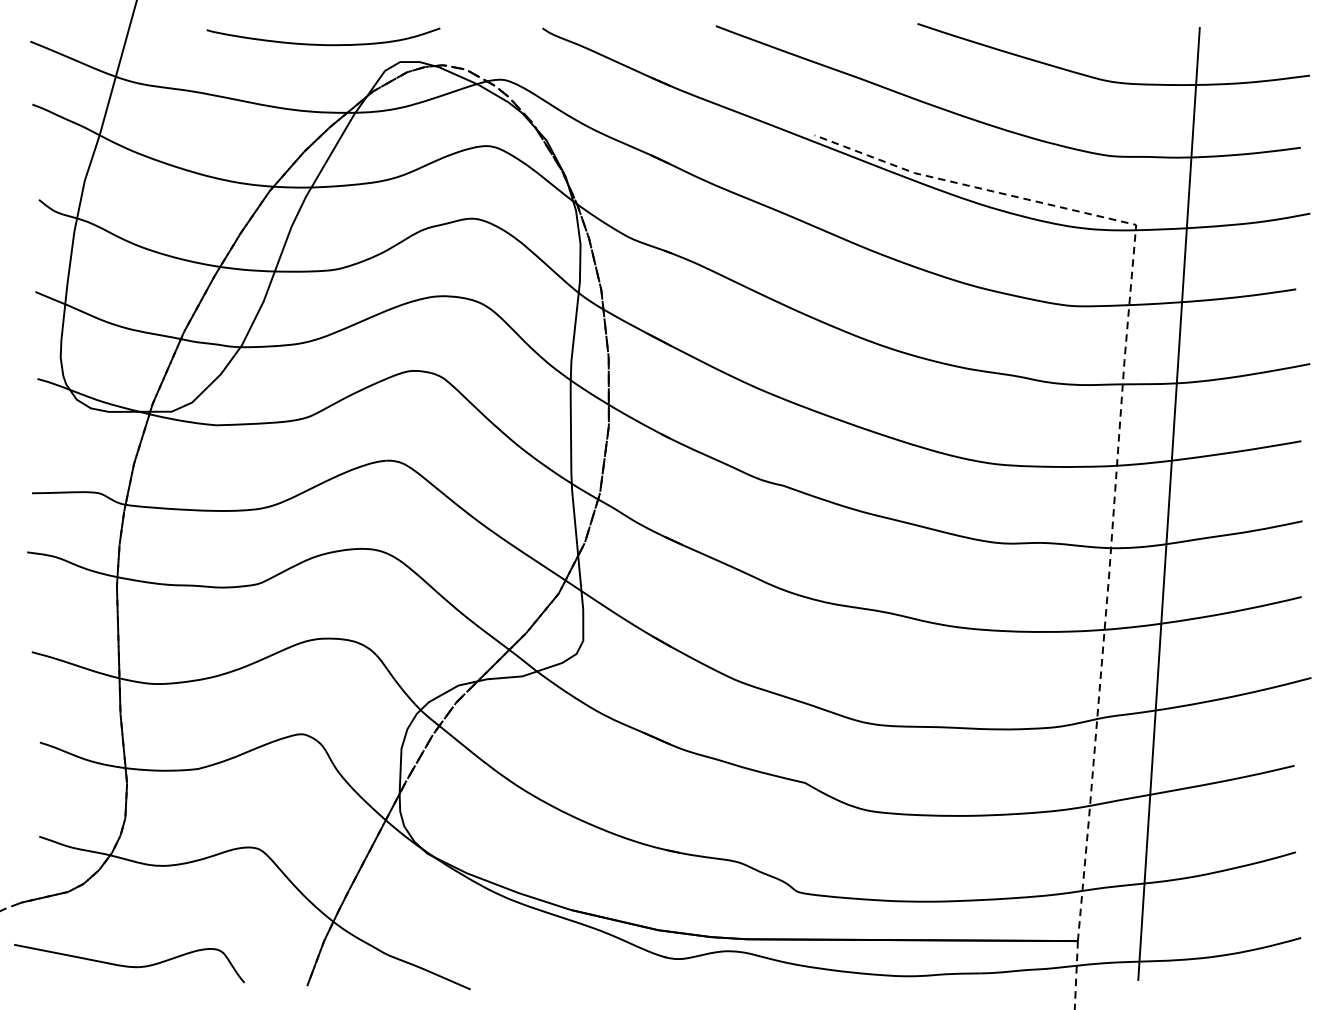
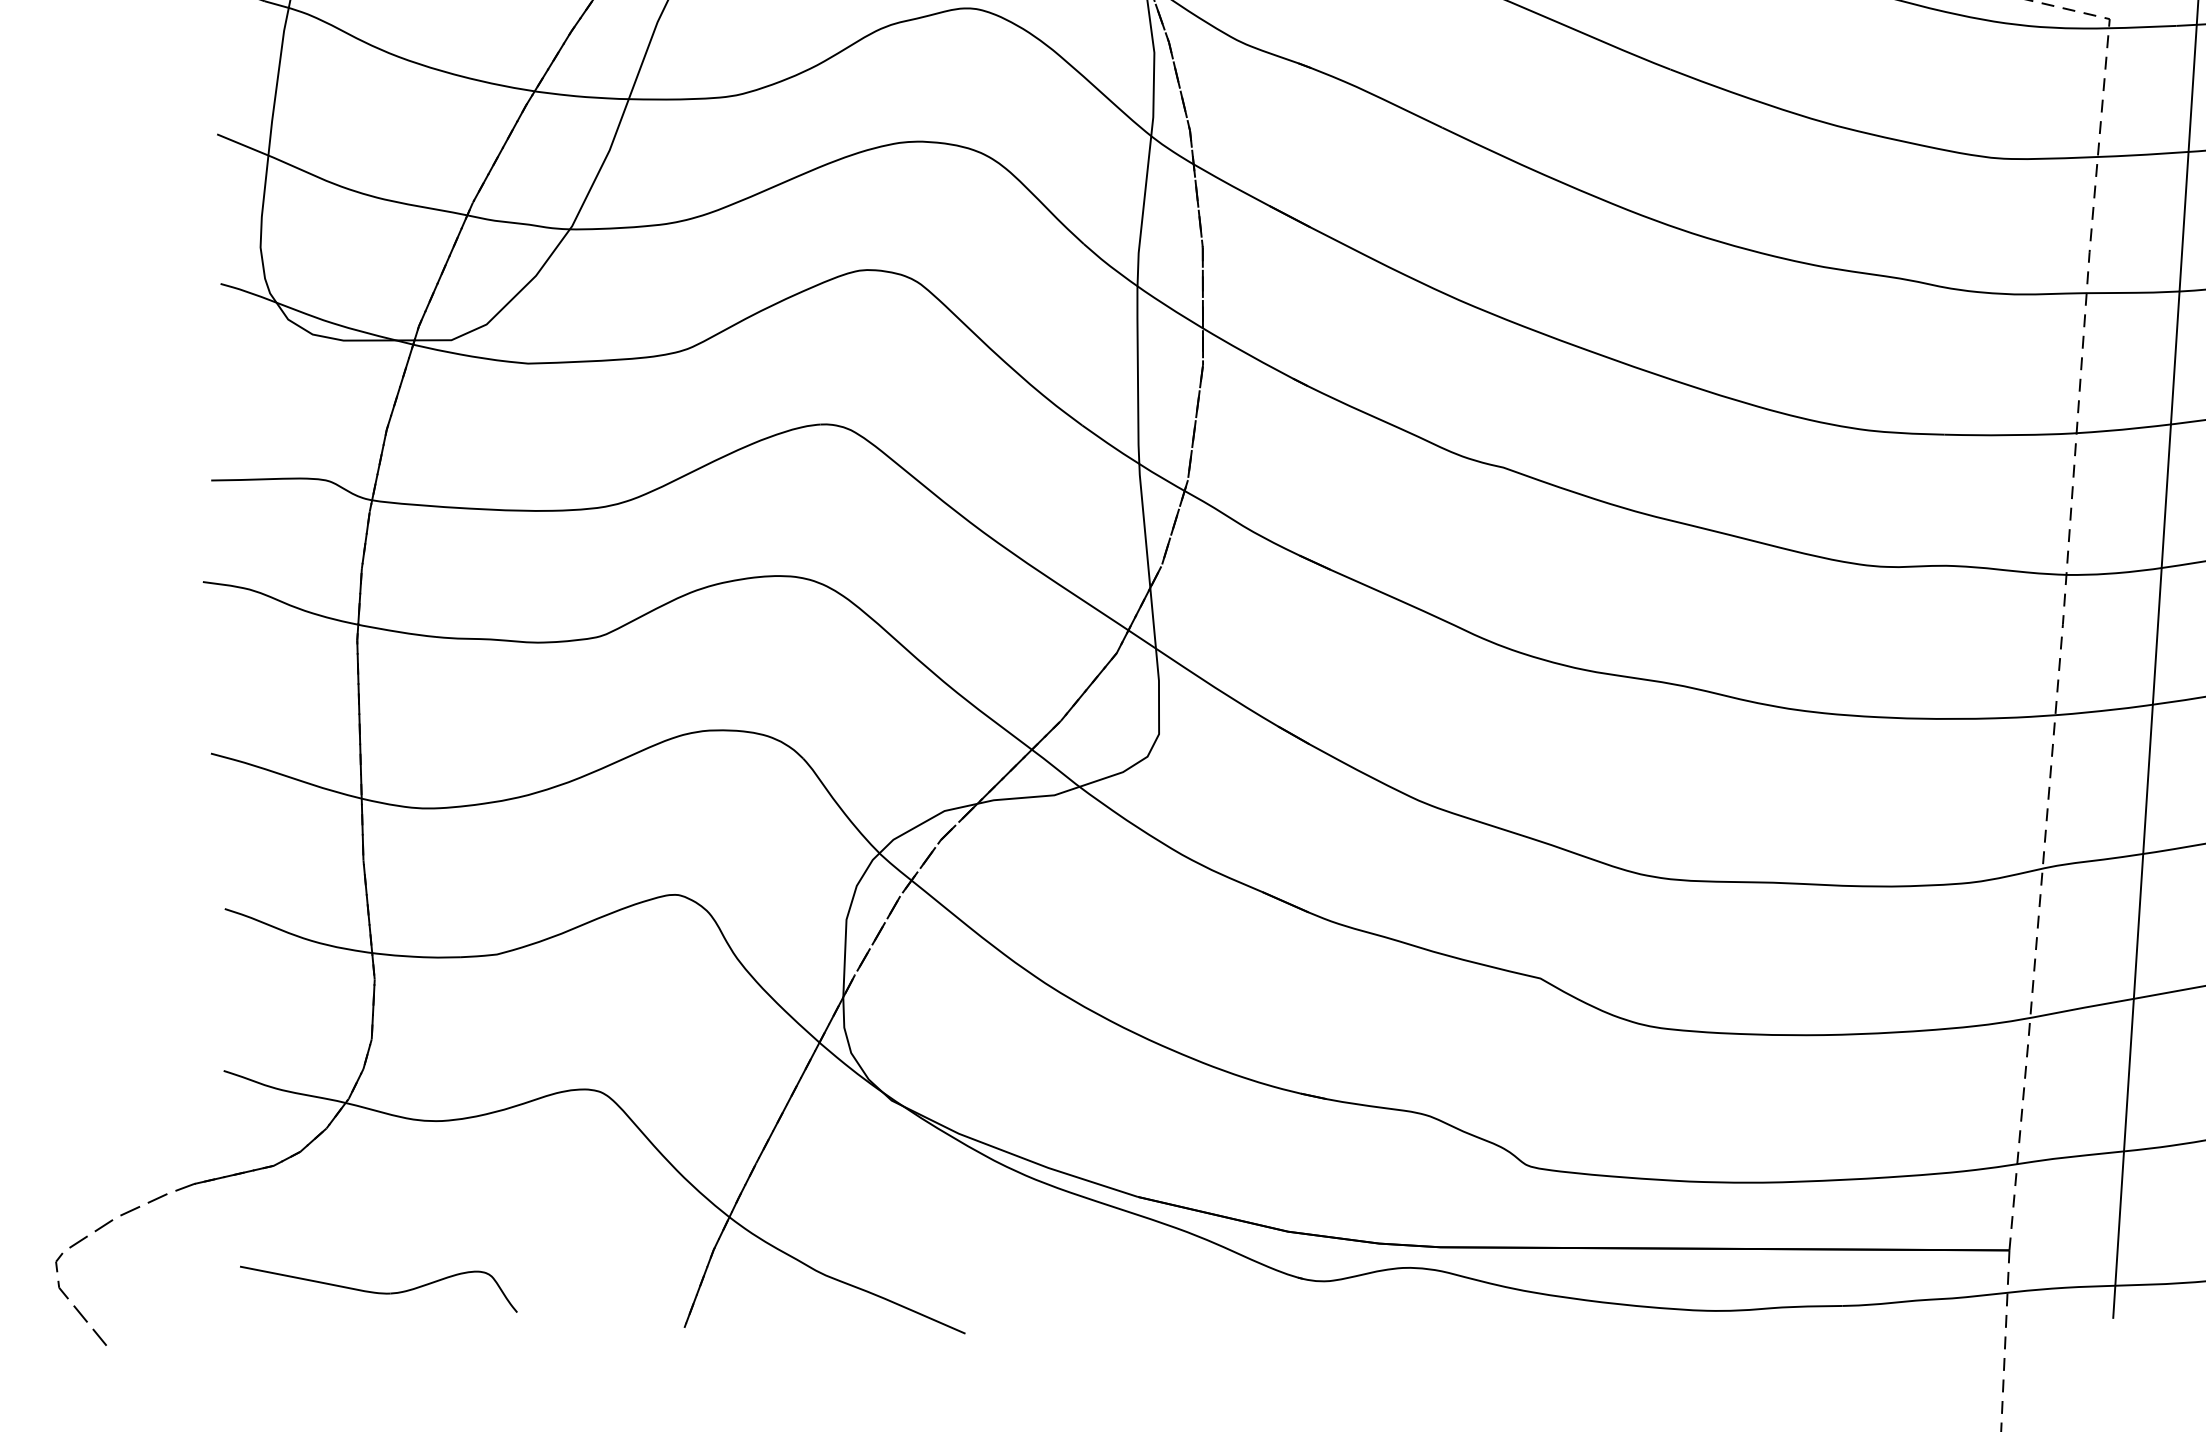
part: (129, 963) -> (378, 1288), size x0.7

